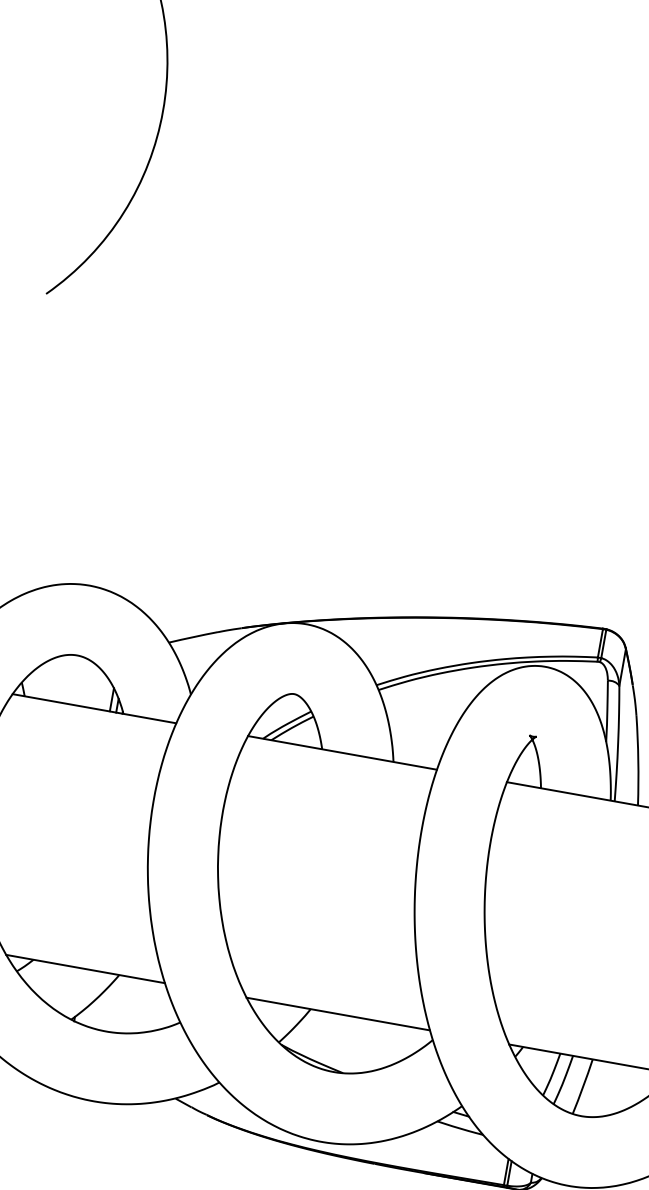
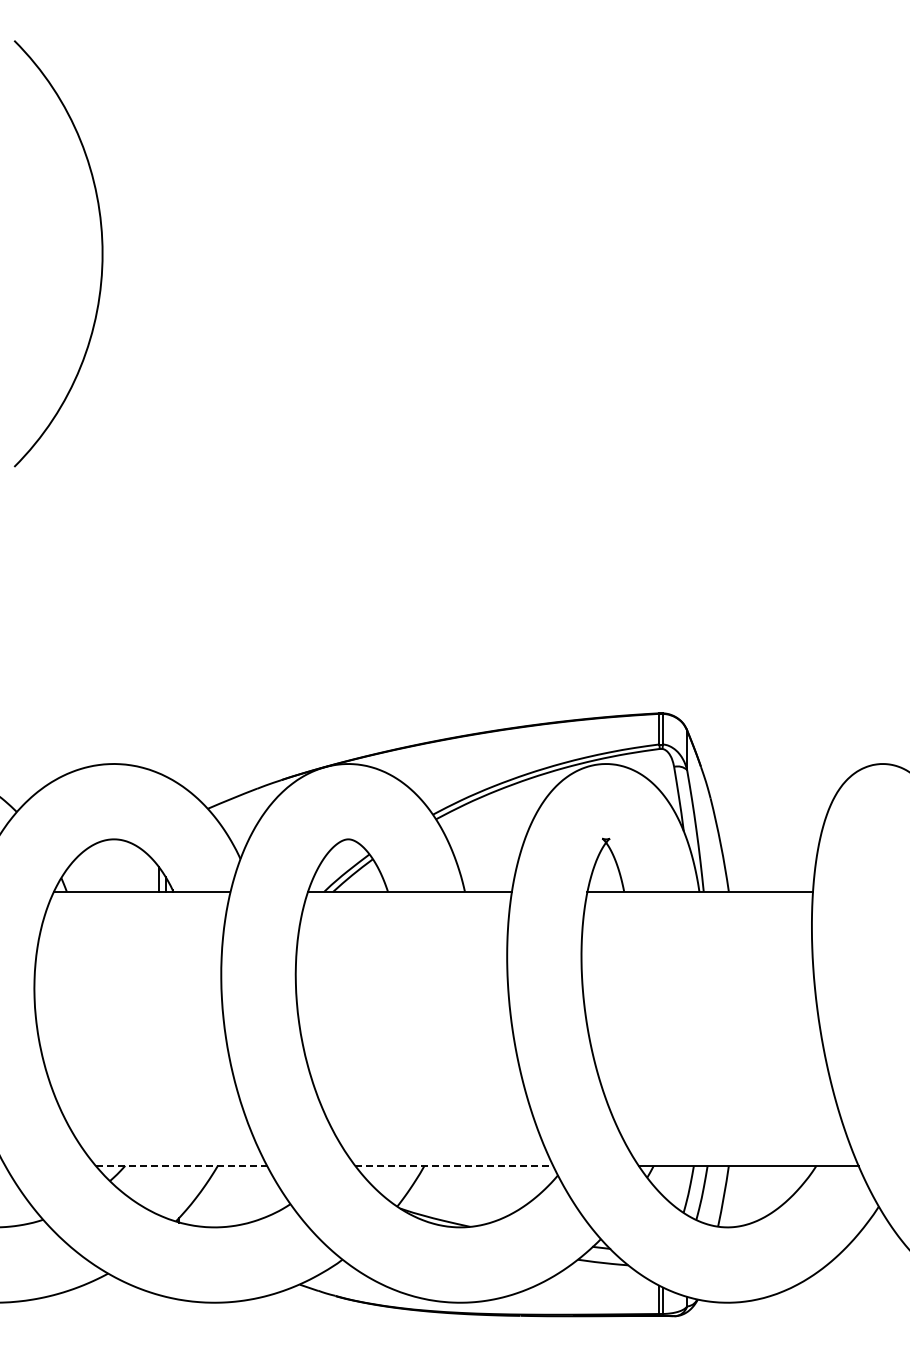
line: (85, 968) -> (181, 1165), solid -> dashed
line: (338, 1013) -> (454, 1165), solid -> dashed

